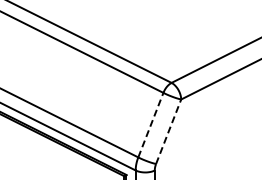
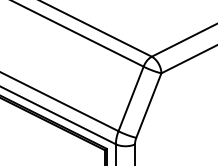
line: (150, 125) -> (130, 99), dashed -> solid
line: (168, 131) -> (148, 105), dashed -> solid

